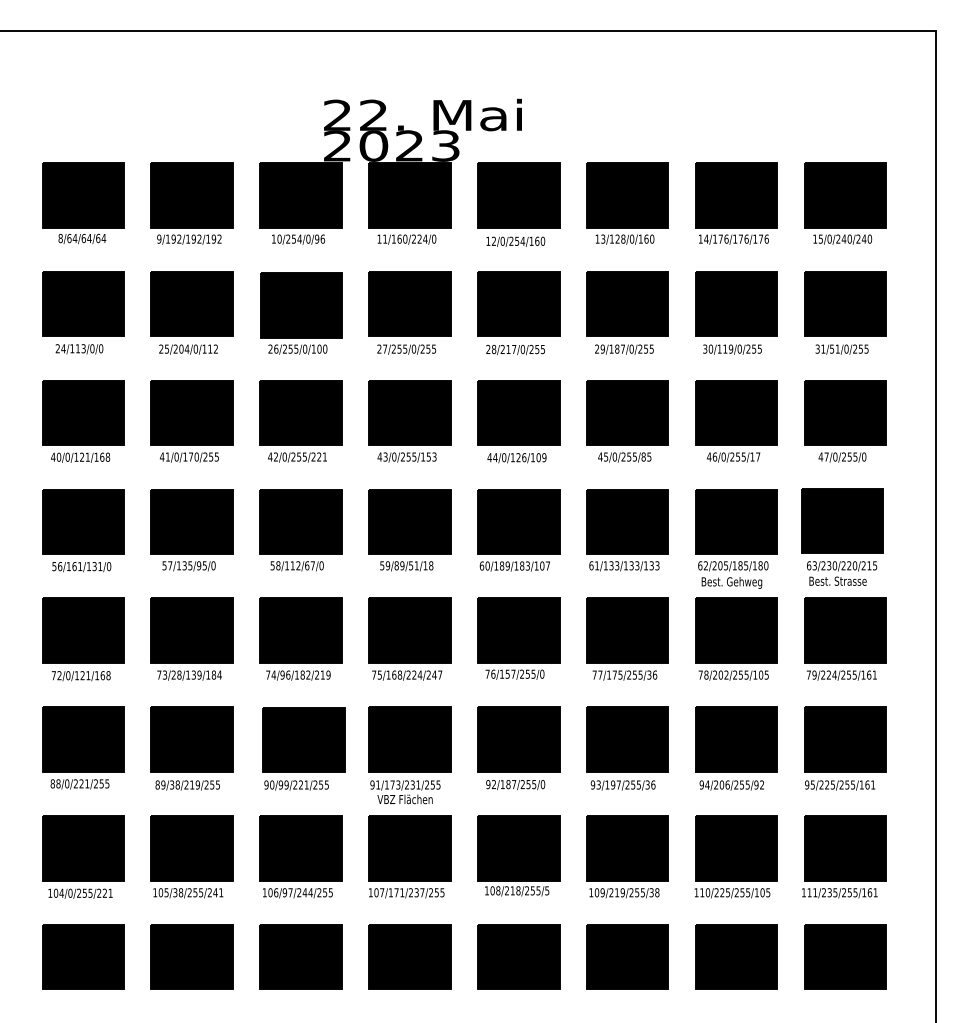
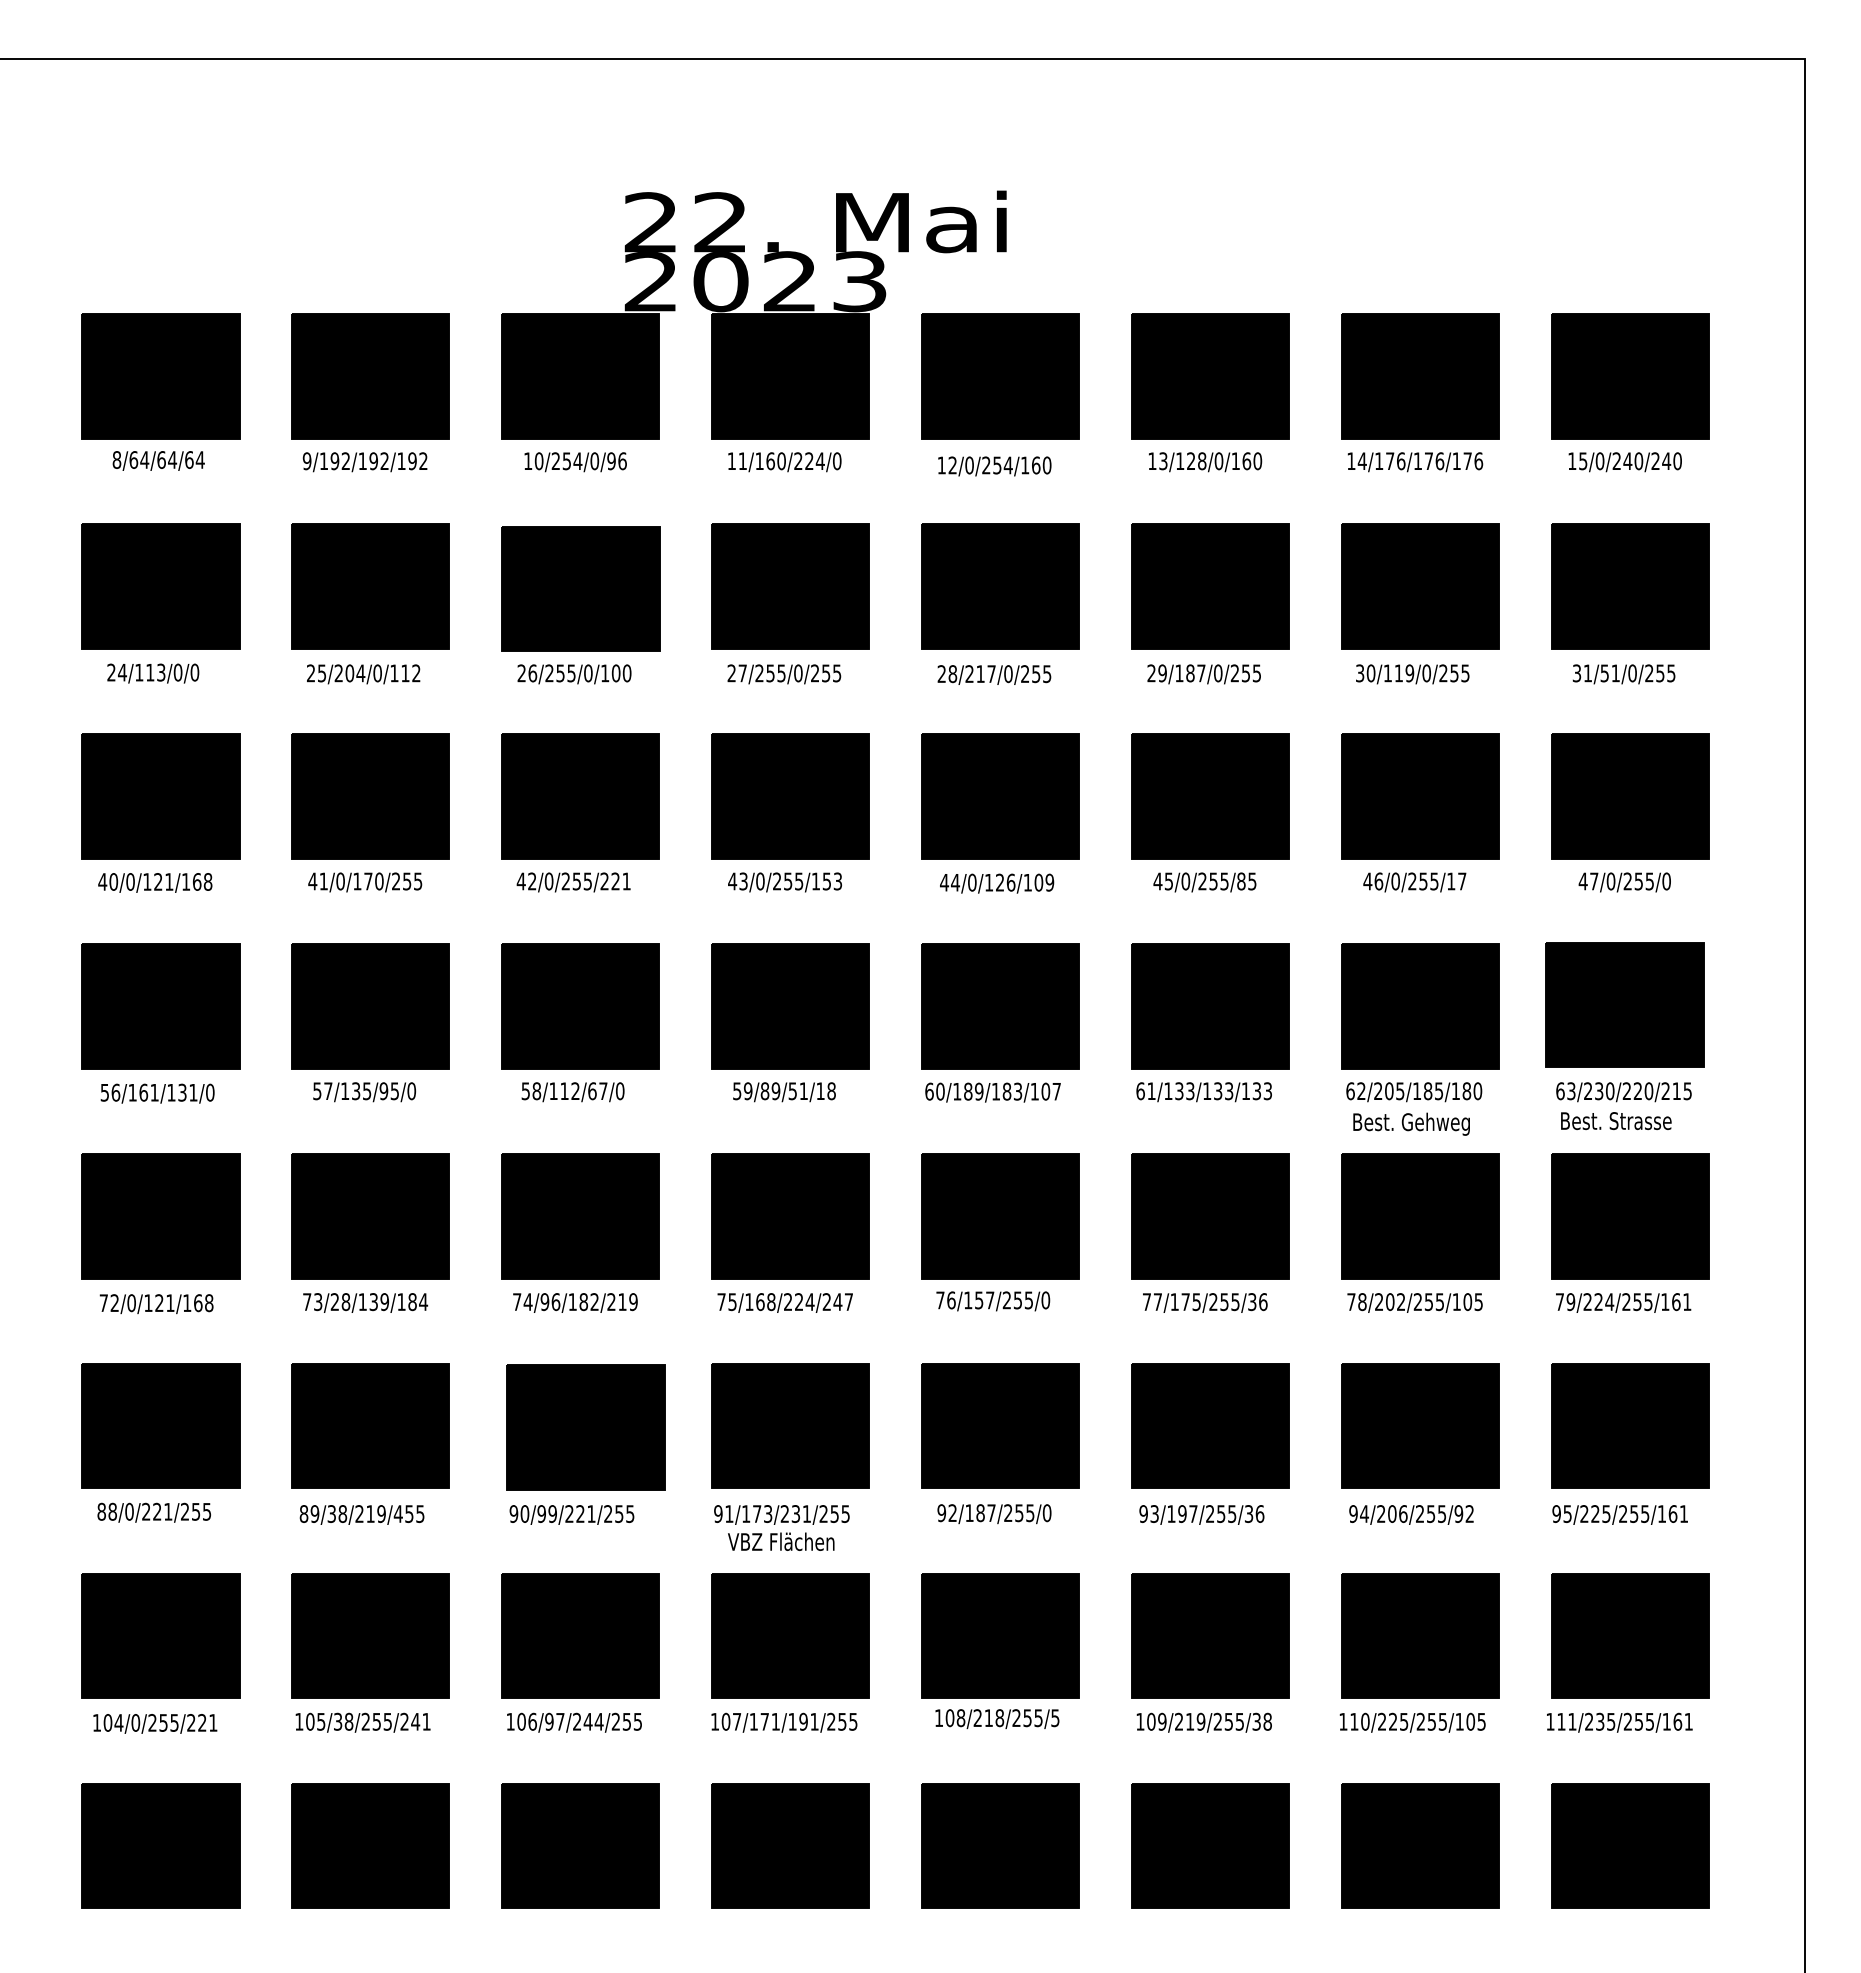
text: (206, 784) -> (398, 1513), 89/38/219/255 -> 89/38/219/455
text: (416, 892) -> (803, 1721), 107/171/237/255 -> 107/171/191/255

